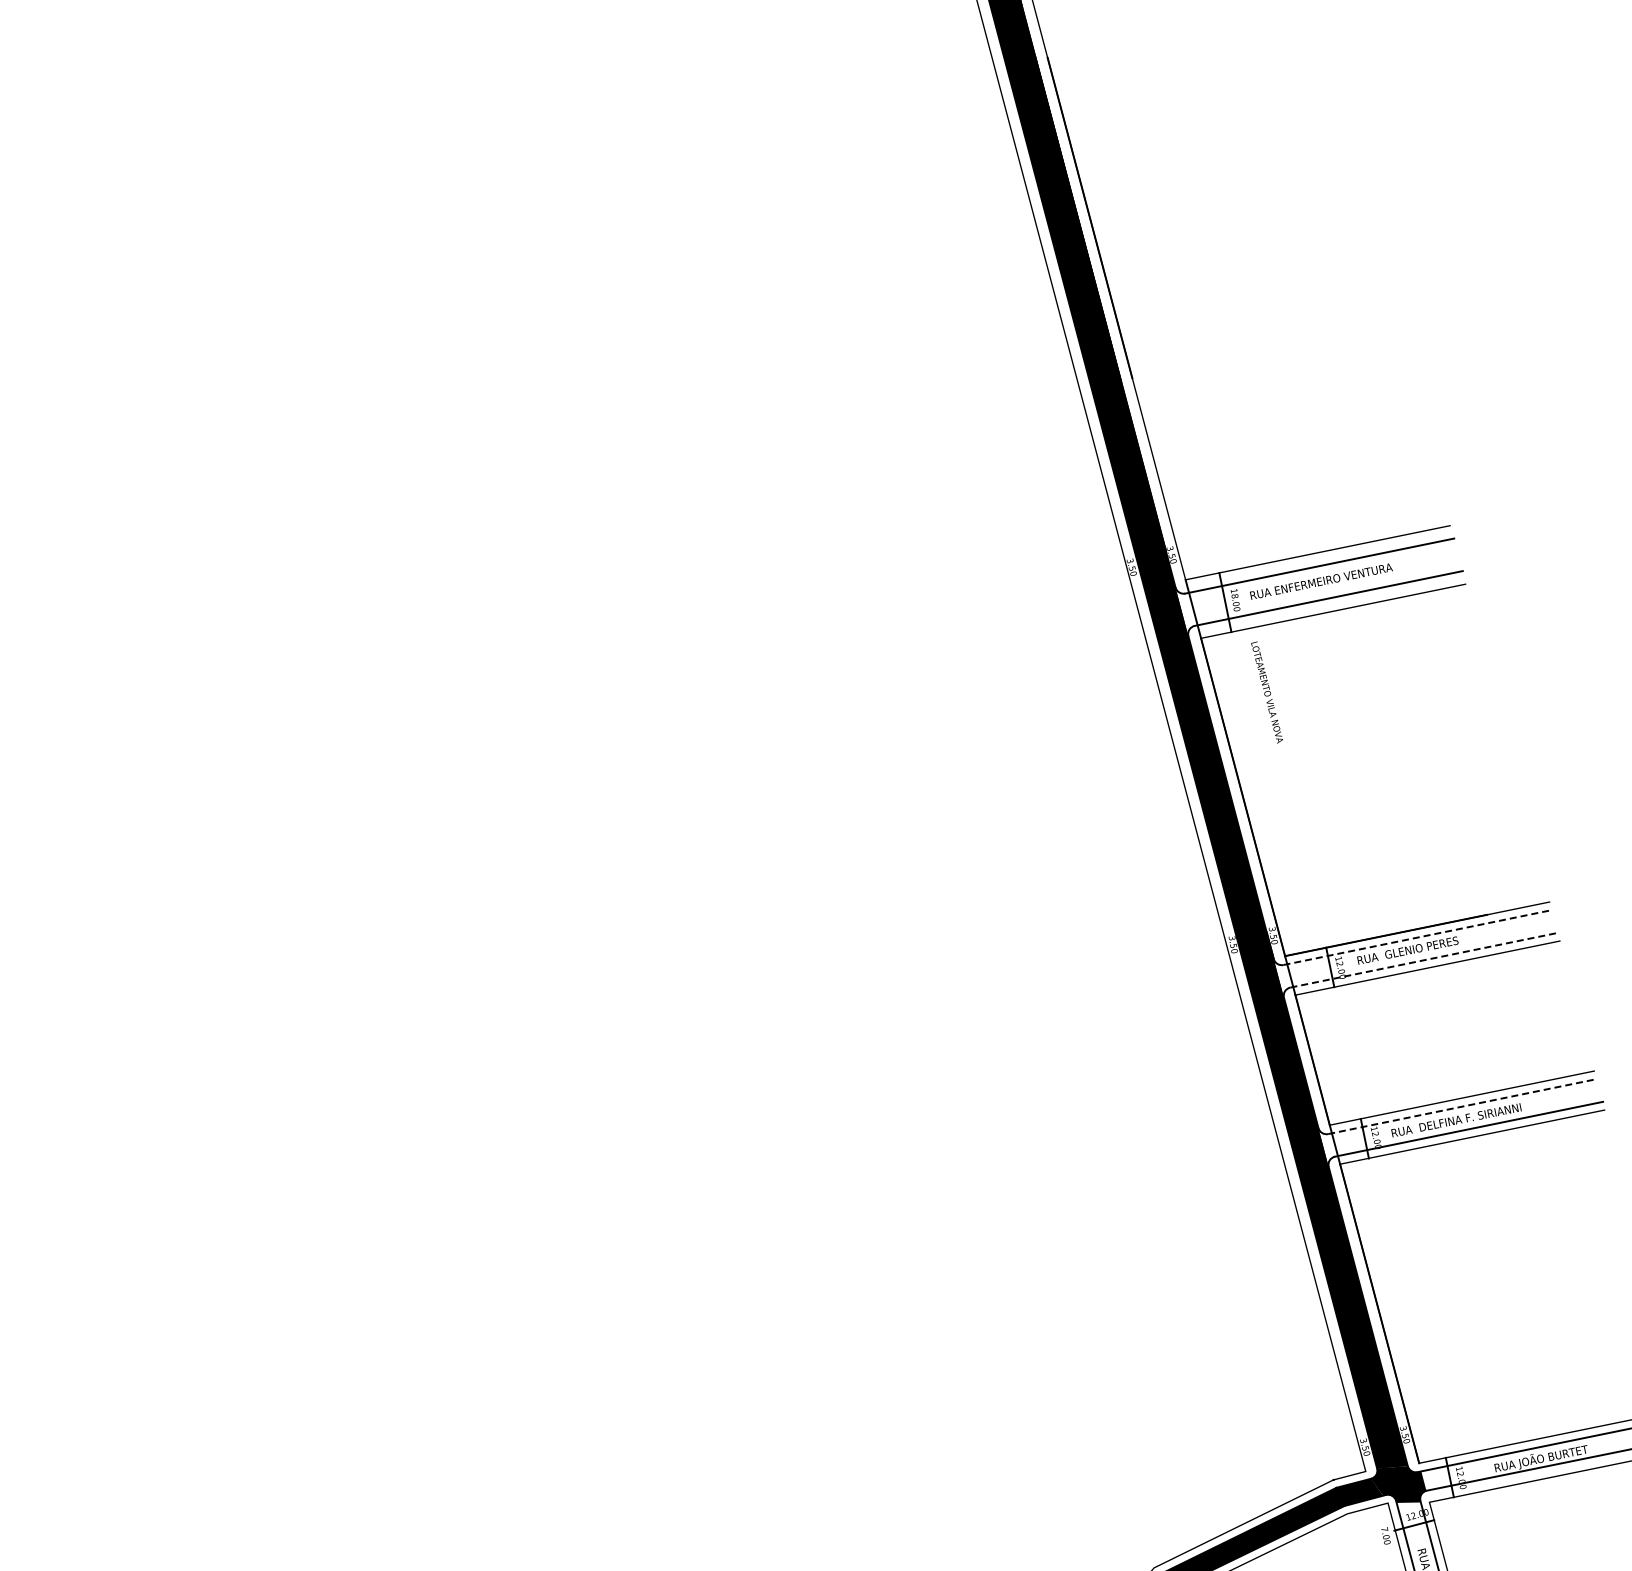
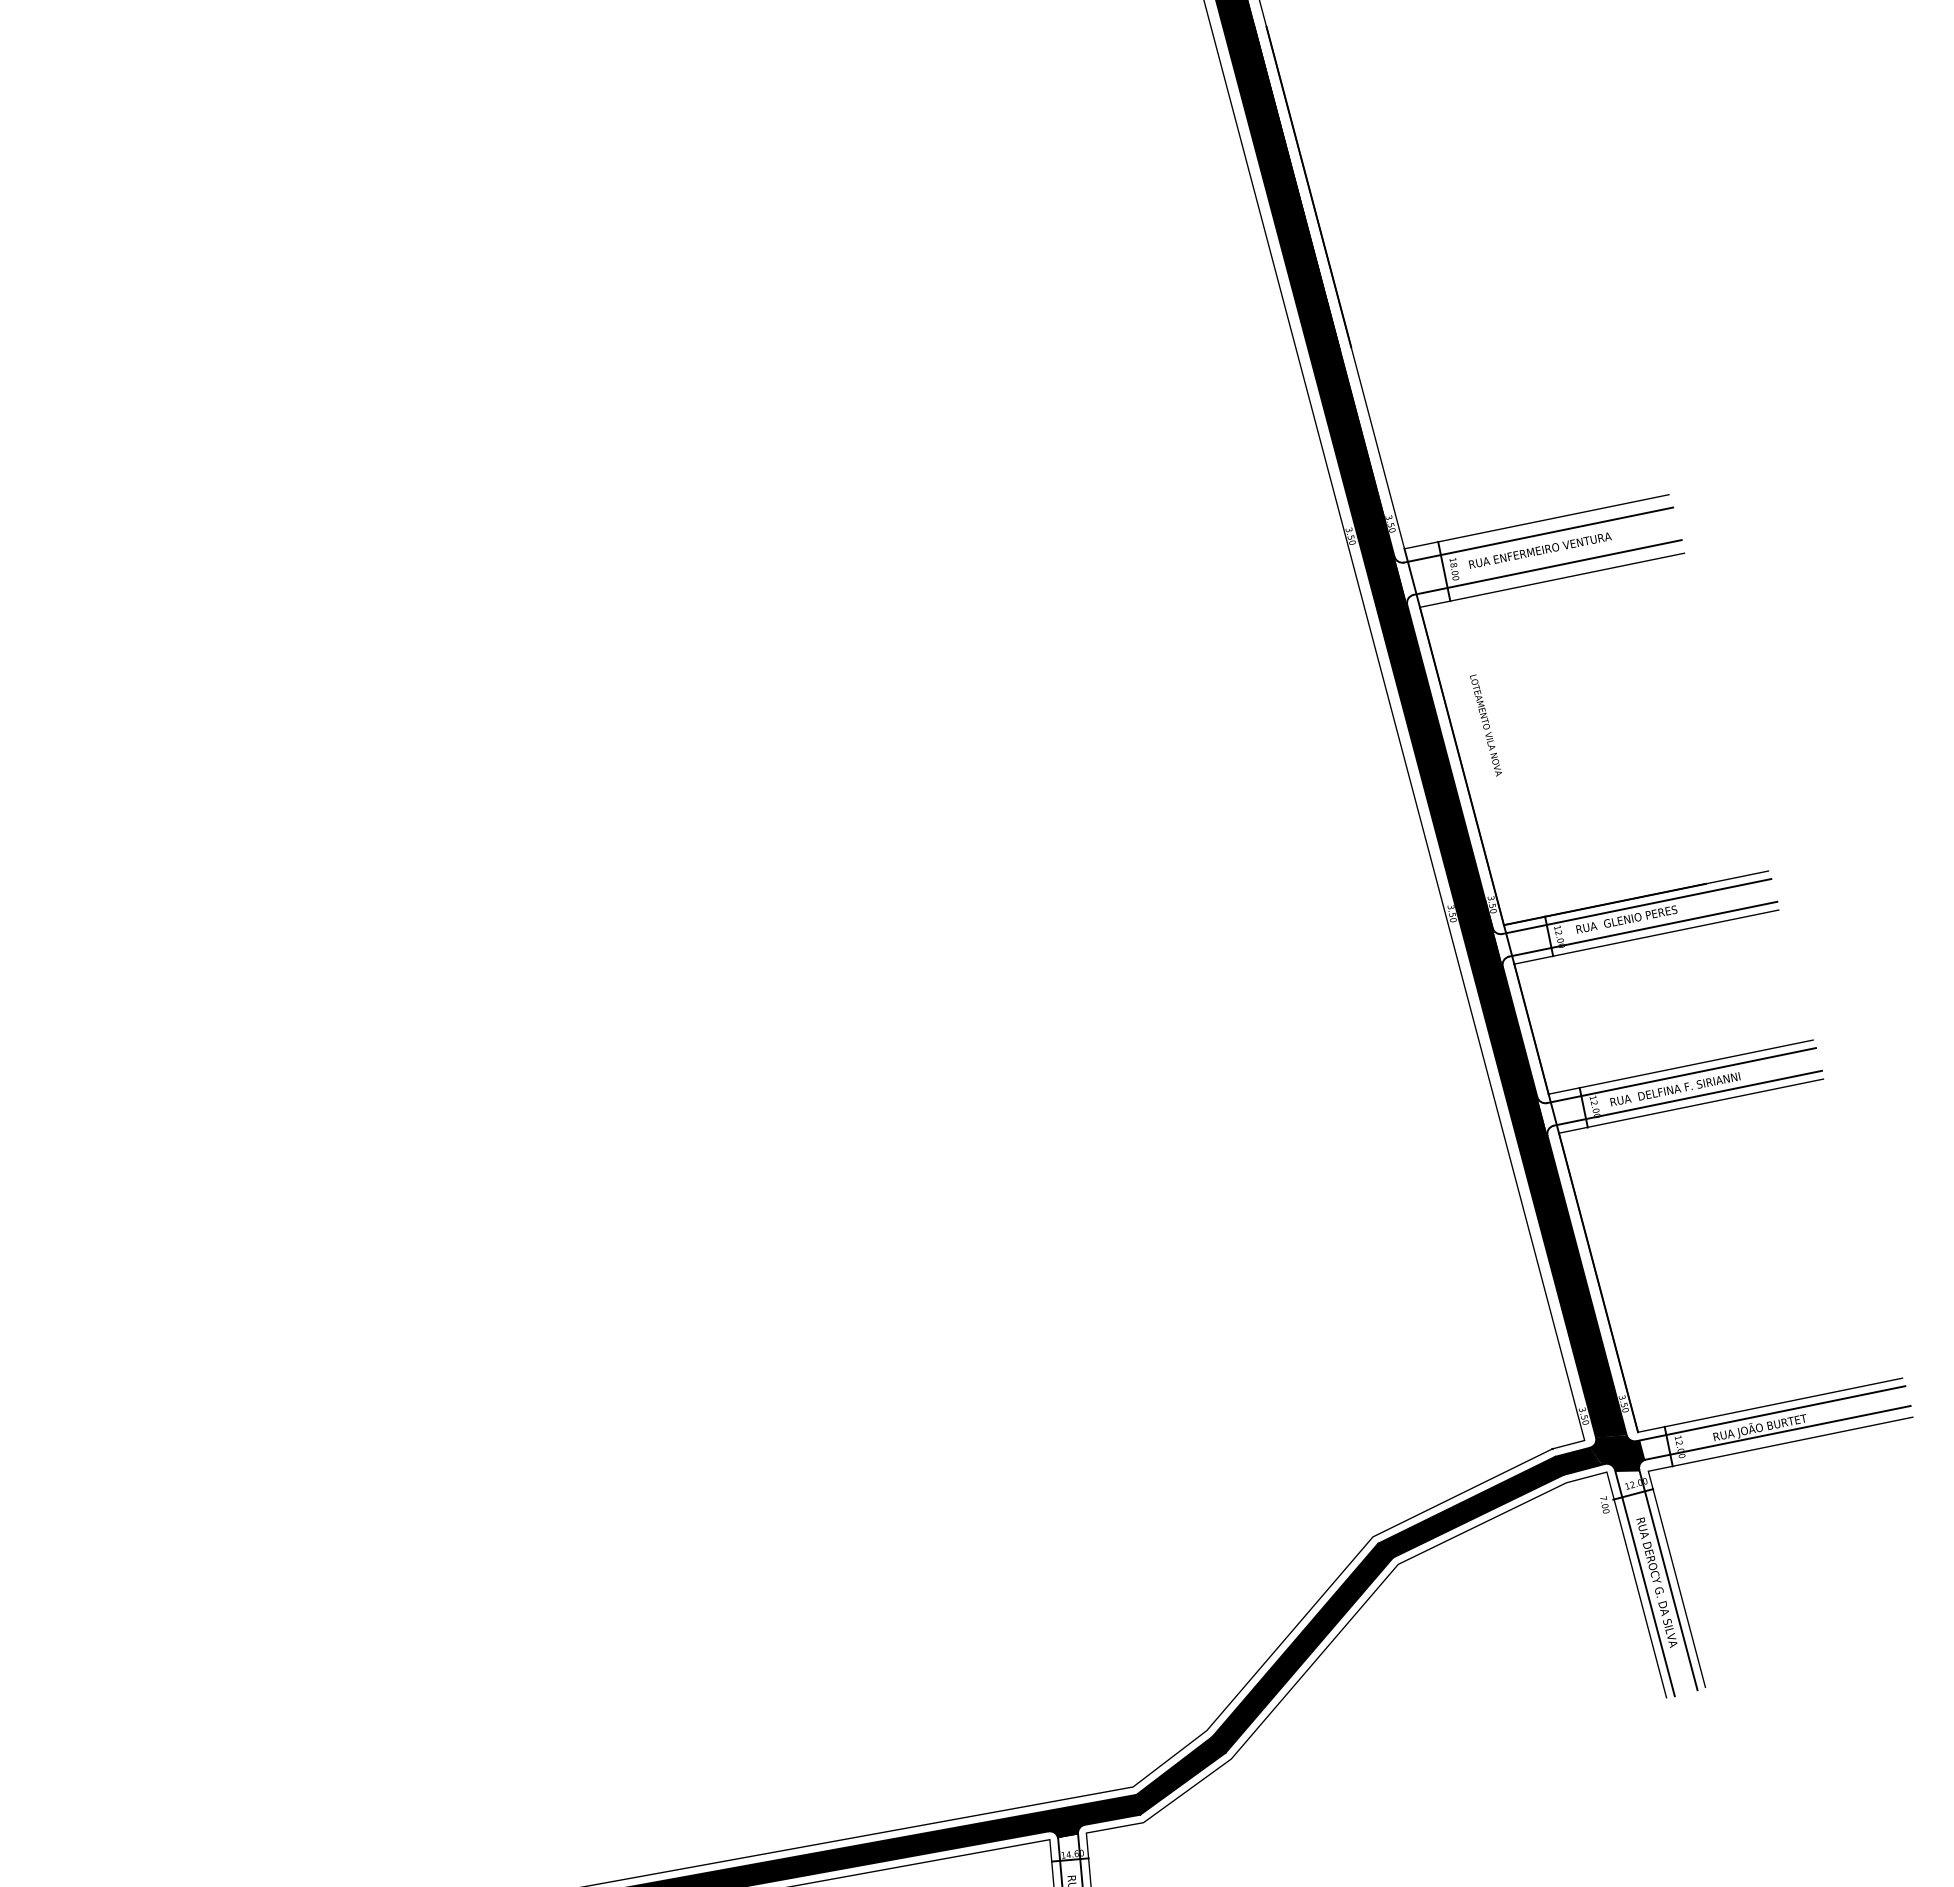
text: (1266, 692) -> (1485, 725), moved
line: (1418, 937) -> (1637, 906), dashed -> solid
line: (1424, 960) -> (1643, 929), dashed -> solid
line: (1462, 1106) -> (1681, 1075), dashed -> solid

